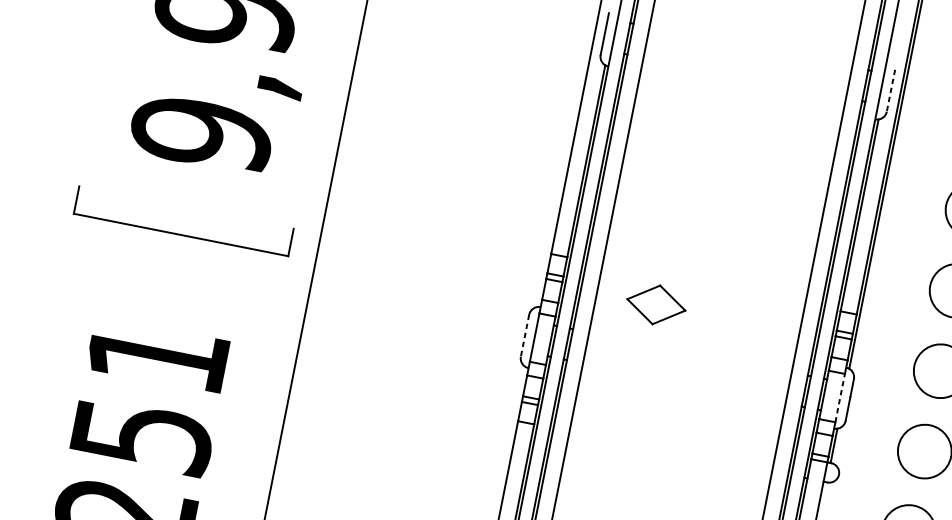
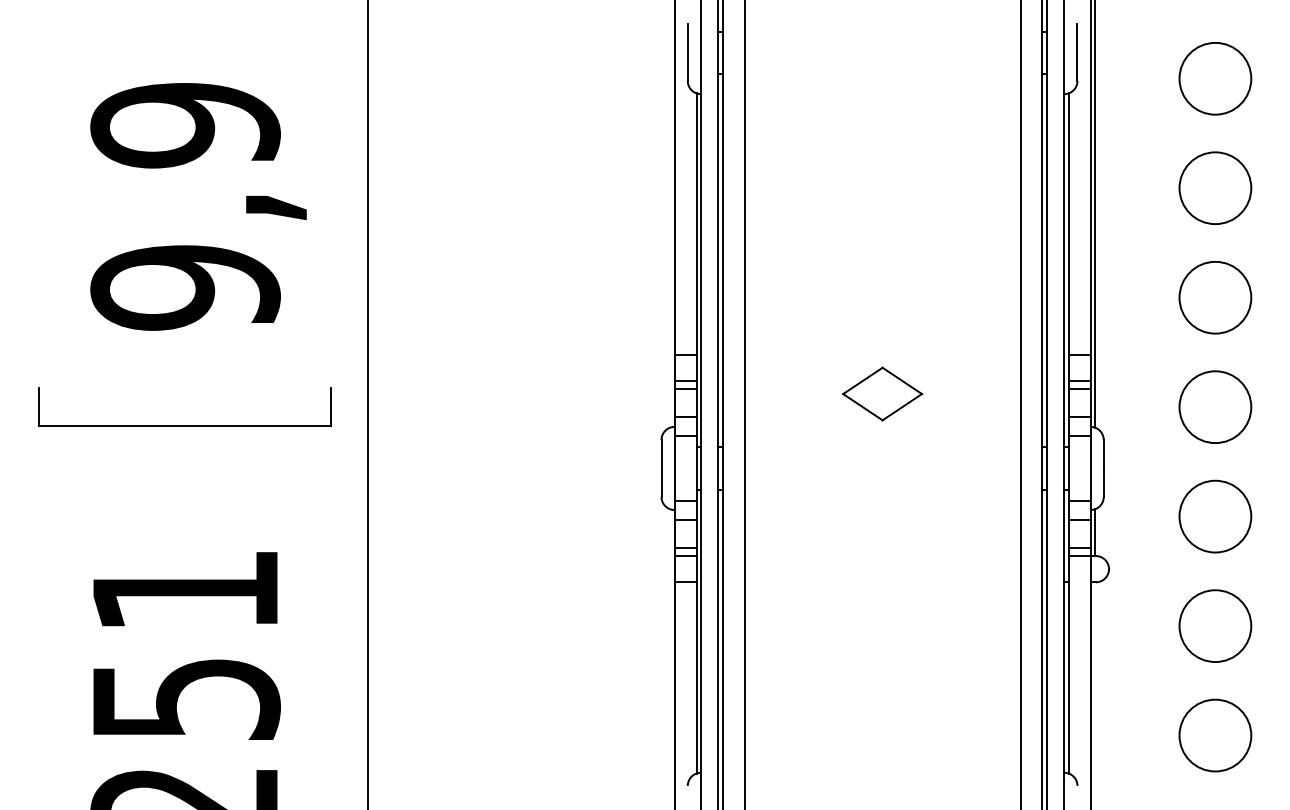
line: (890, 91) -> (1077, 53), dashed -> solid
part: (656, 304) -> (882, 393), moved
line: (525, 335) -> (661, 468), dashed -> solid
line: (840, 398) -> (1090, 468), dashed -> solid

